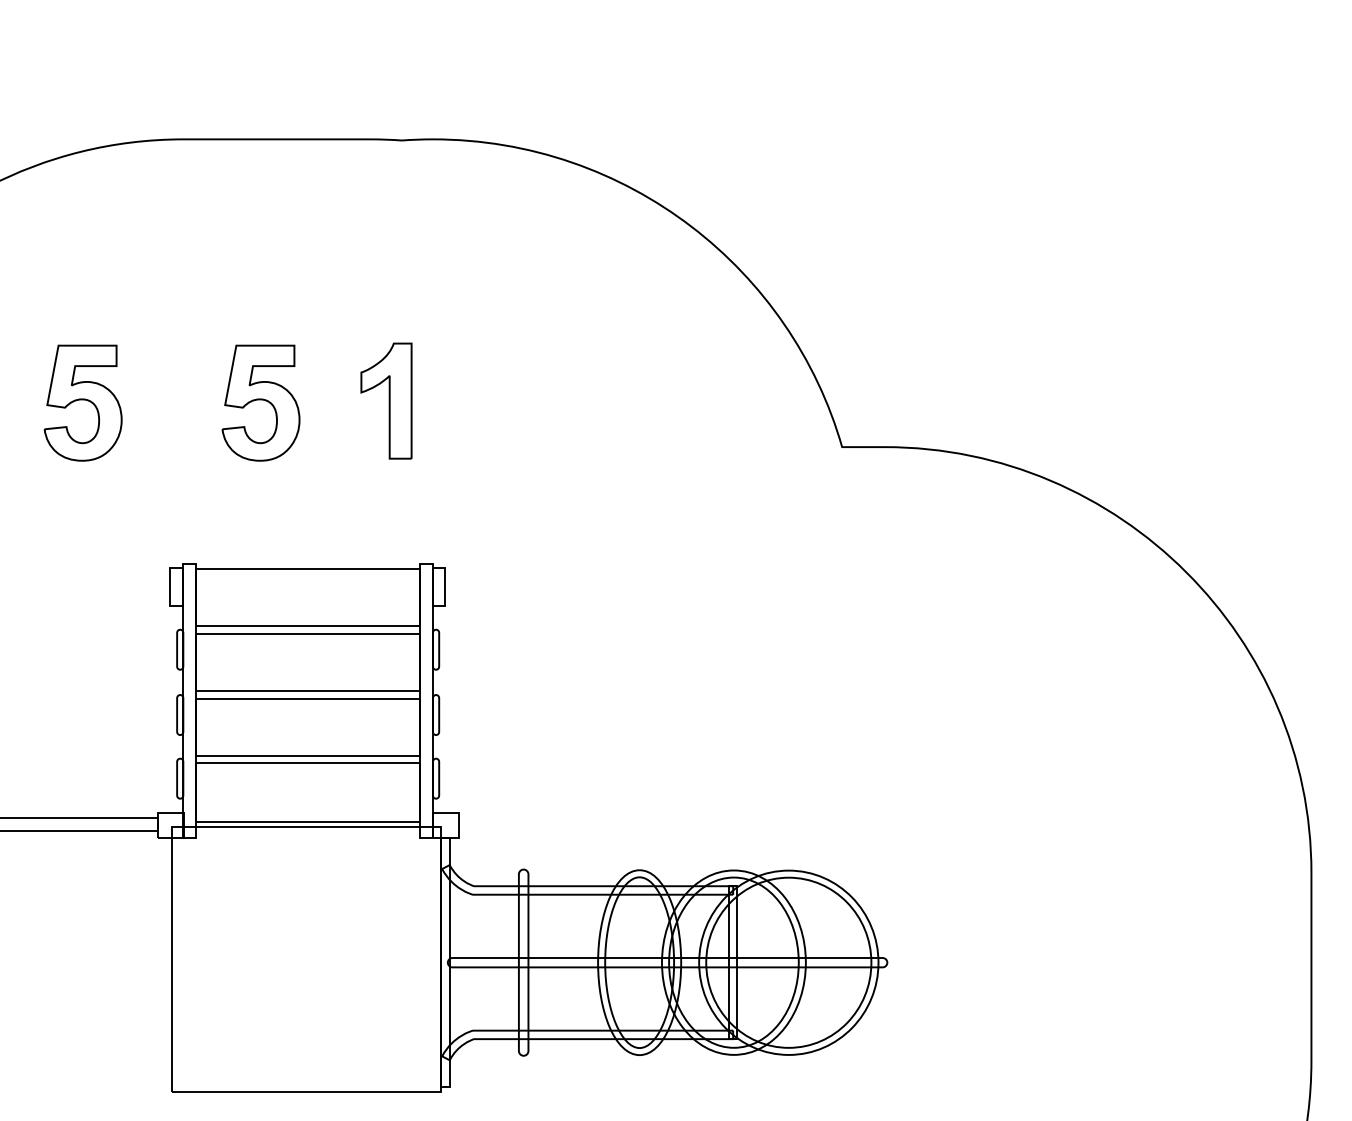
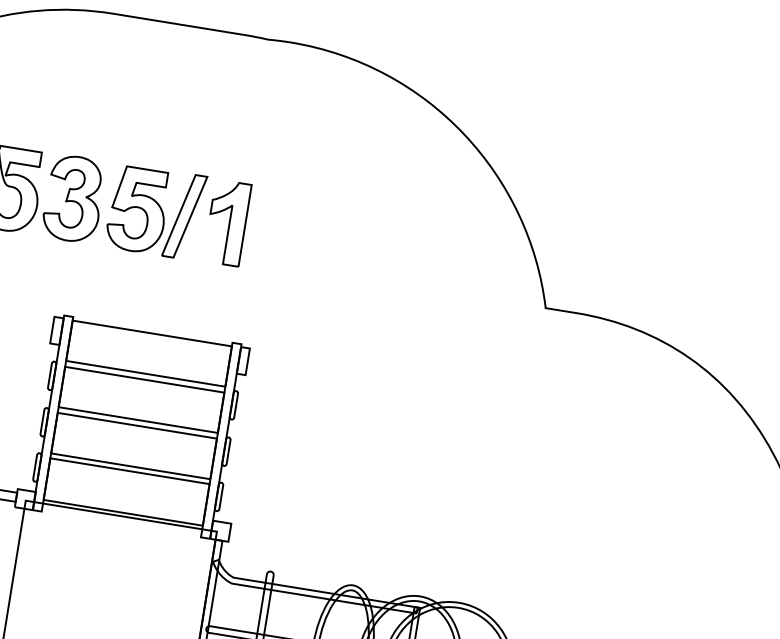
part: (170, 401) -> (73, 198), added
part: (326, 401) -> (184, 216), added

